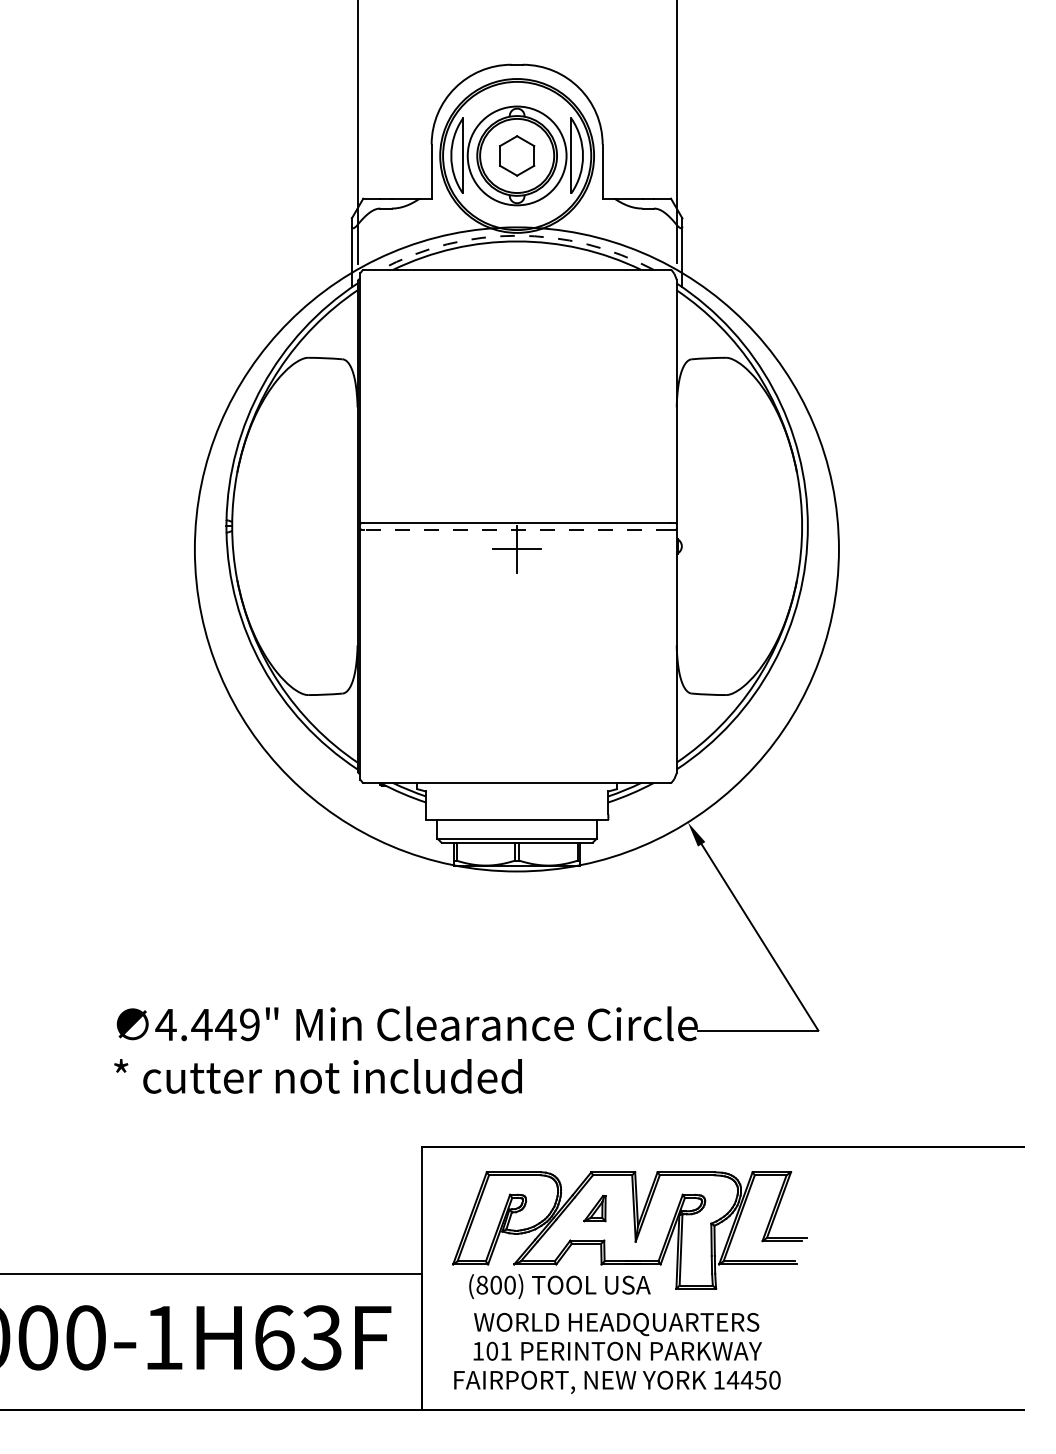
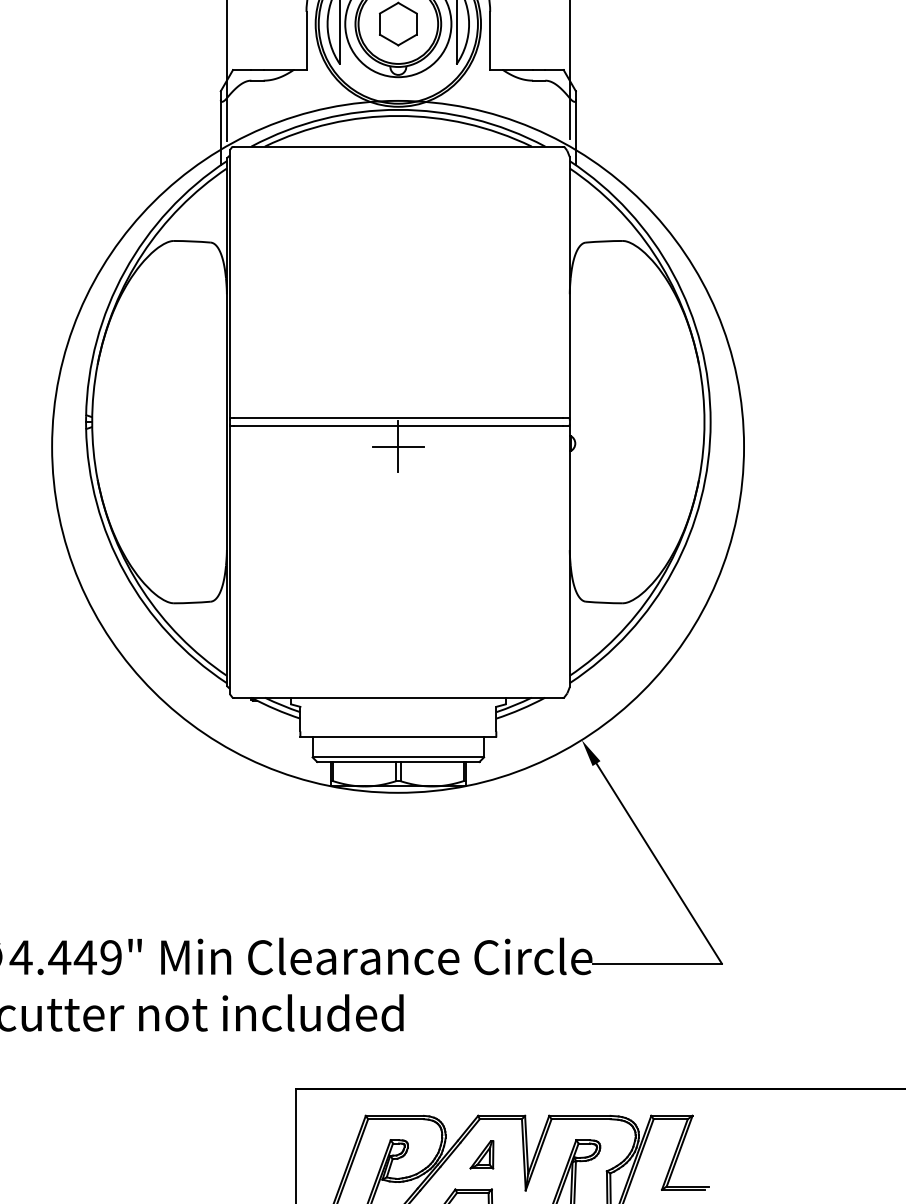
arc: (517, 235) -> (398, 109), dashed -> solid
line: (516, 530) -> (397, 426), dashed -> solid

